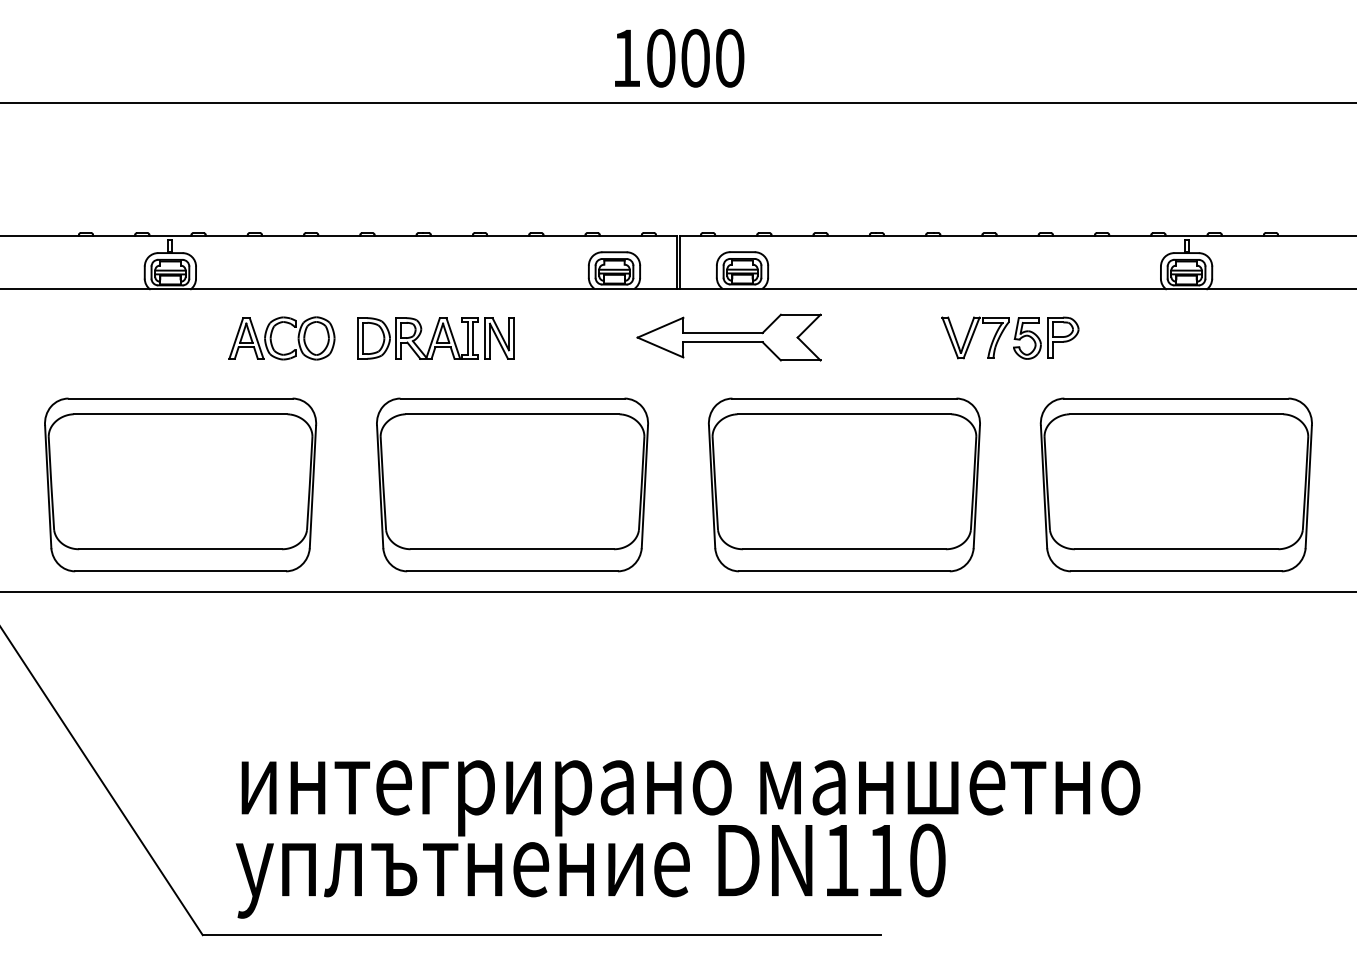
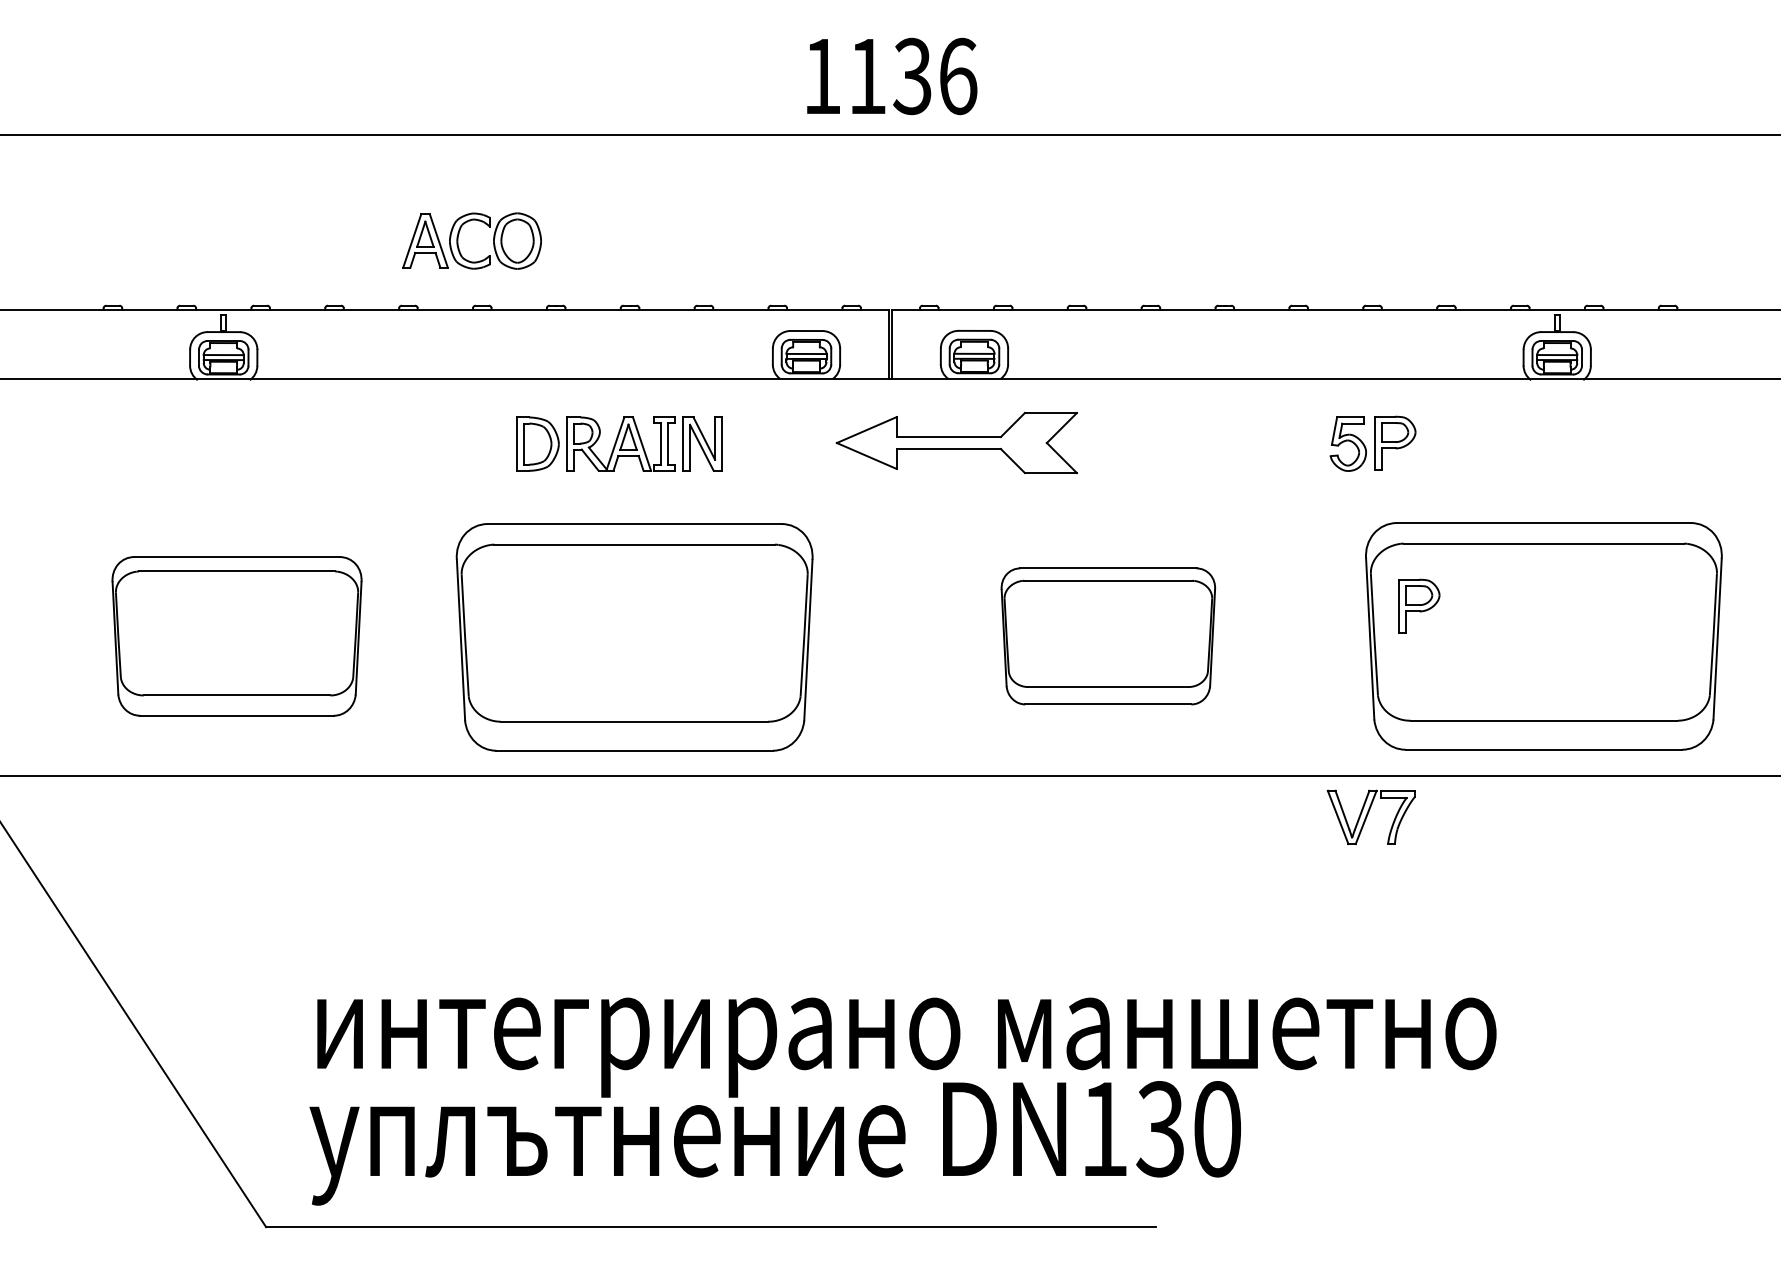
text: (696, 58) -> (913, 76), 1000 -> 1136
part: (271, 337) -> (458, 240), moved
part: (436, 337) -> (619, 443), moved
part: (974, 337) -> (1370, 817), moved
part: (1081, 461) -> (1419, 605), added
part: (180, 485) -> (236, 636), size x0.7
part: (512, 485) -> (634, 637), moved
part: (844, 485) -> (1108, 636), size x0.6
text: (883, 860) -> (1159, 1129), DN110 -> DN130

